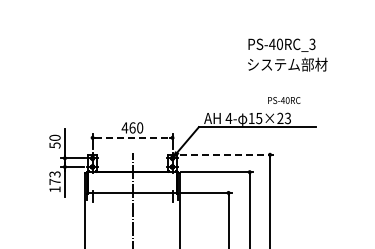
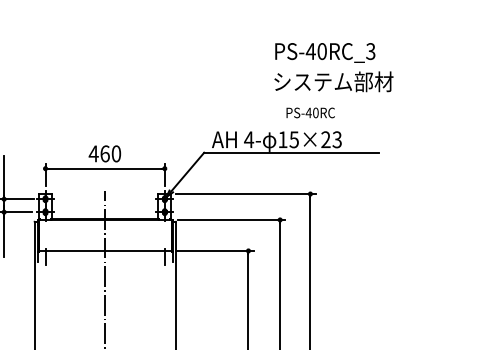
text: (287, 54) -> (333, 66), moved
text: (284, 100) -> (311, 112), moved
line: (132, 137) -> (105, 168), dashed -> solid
line: (226, 154) -> (245, 193), dashed -> solid

